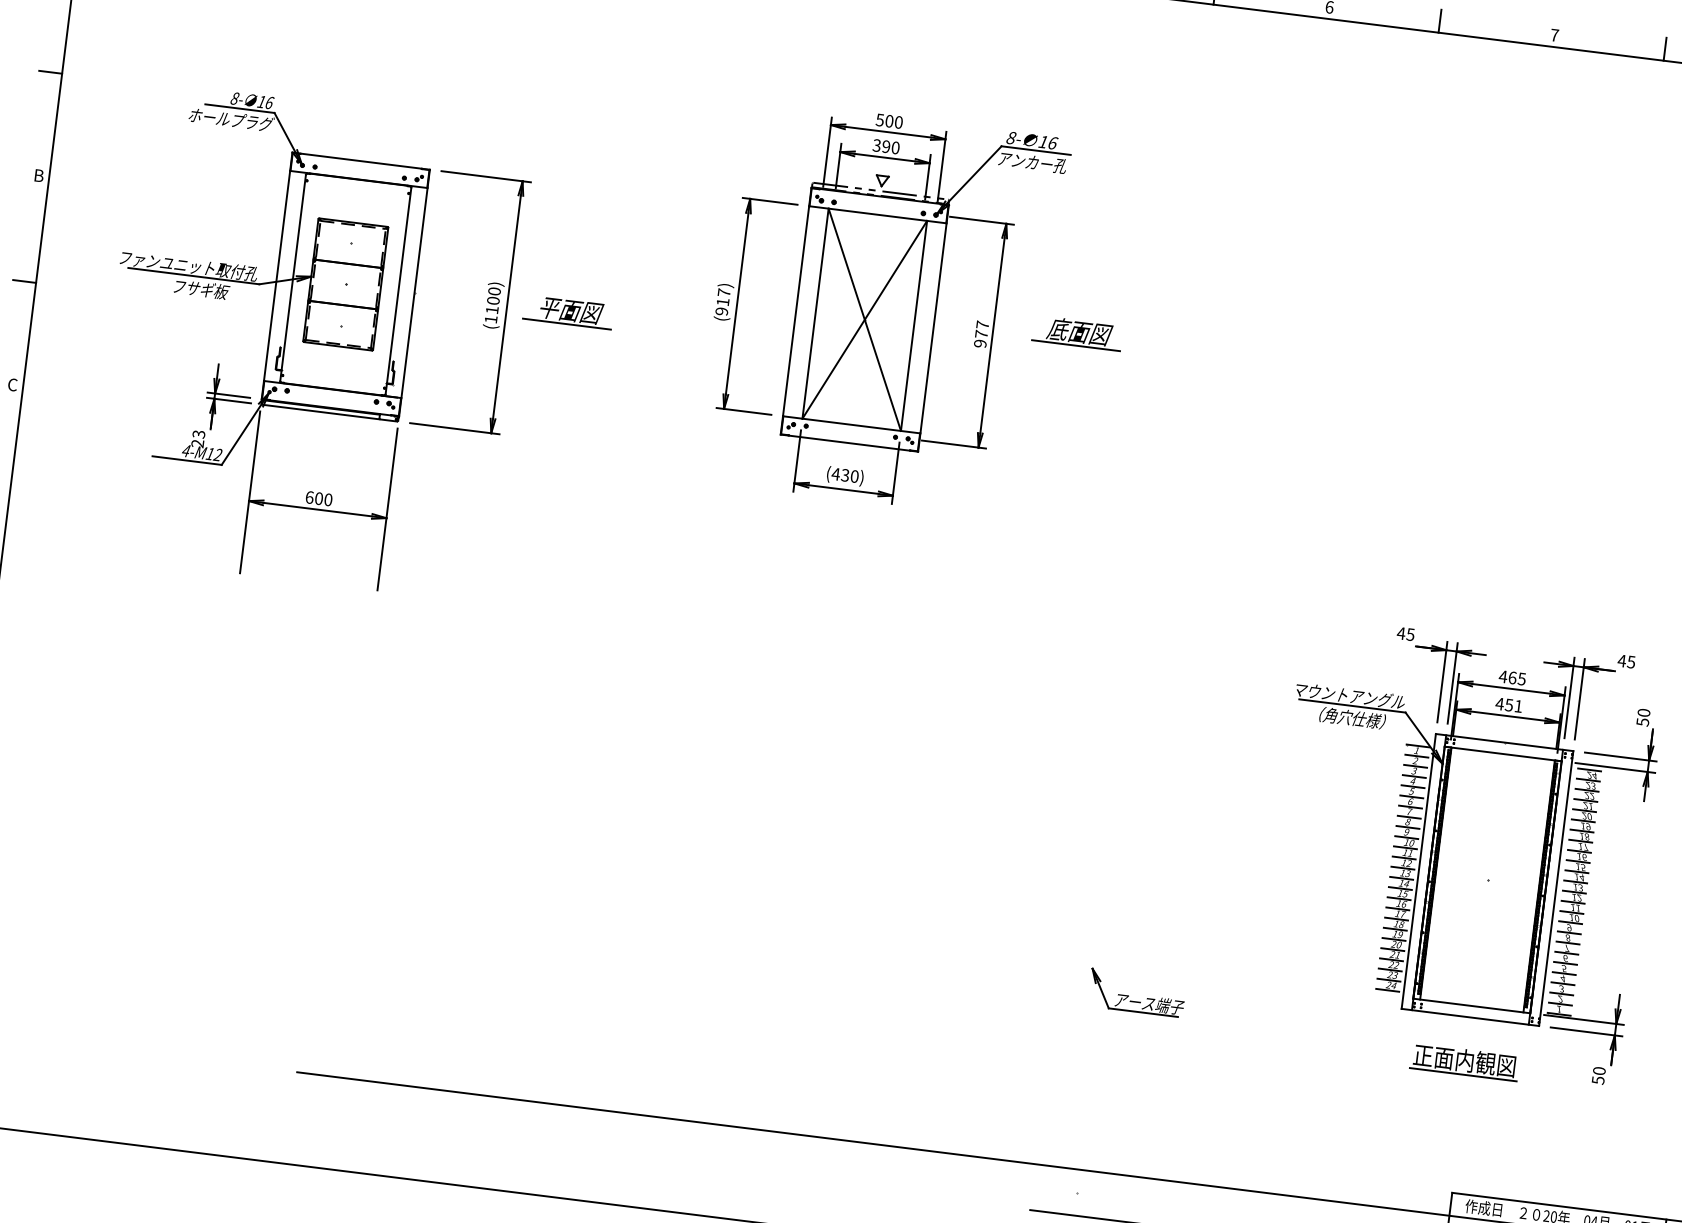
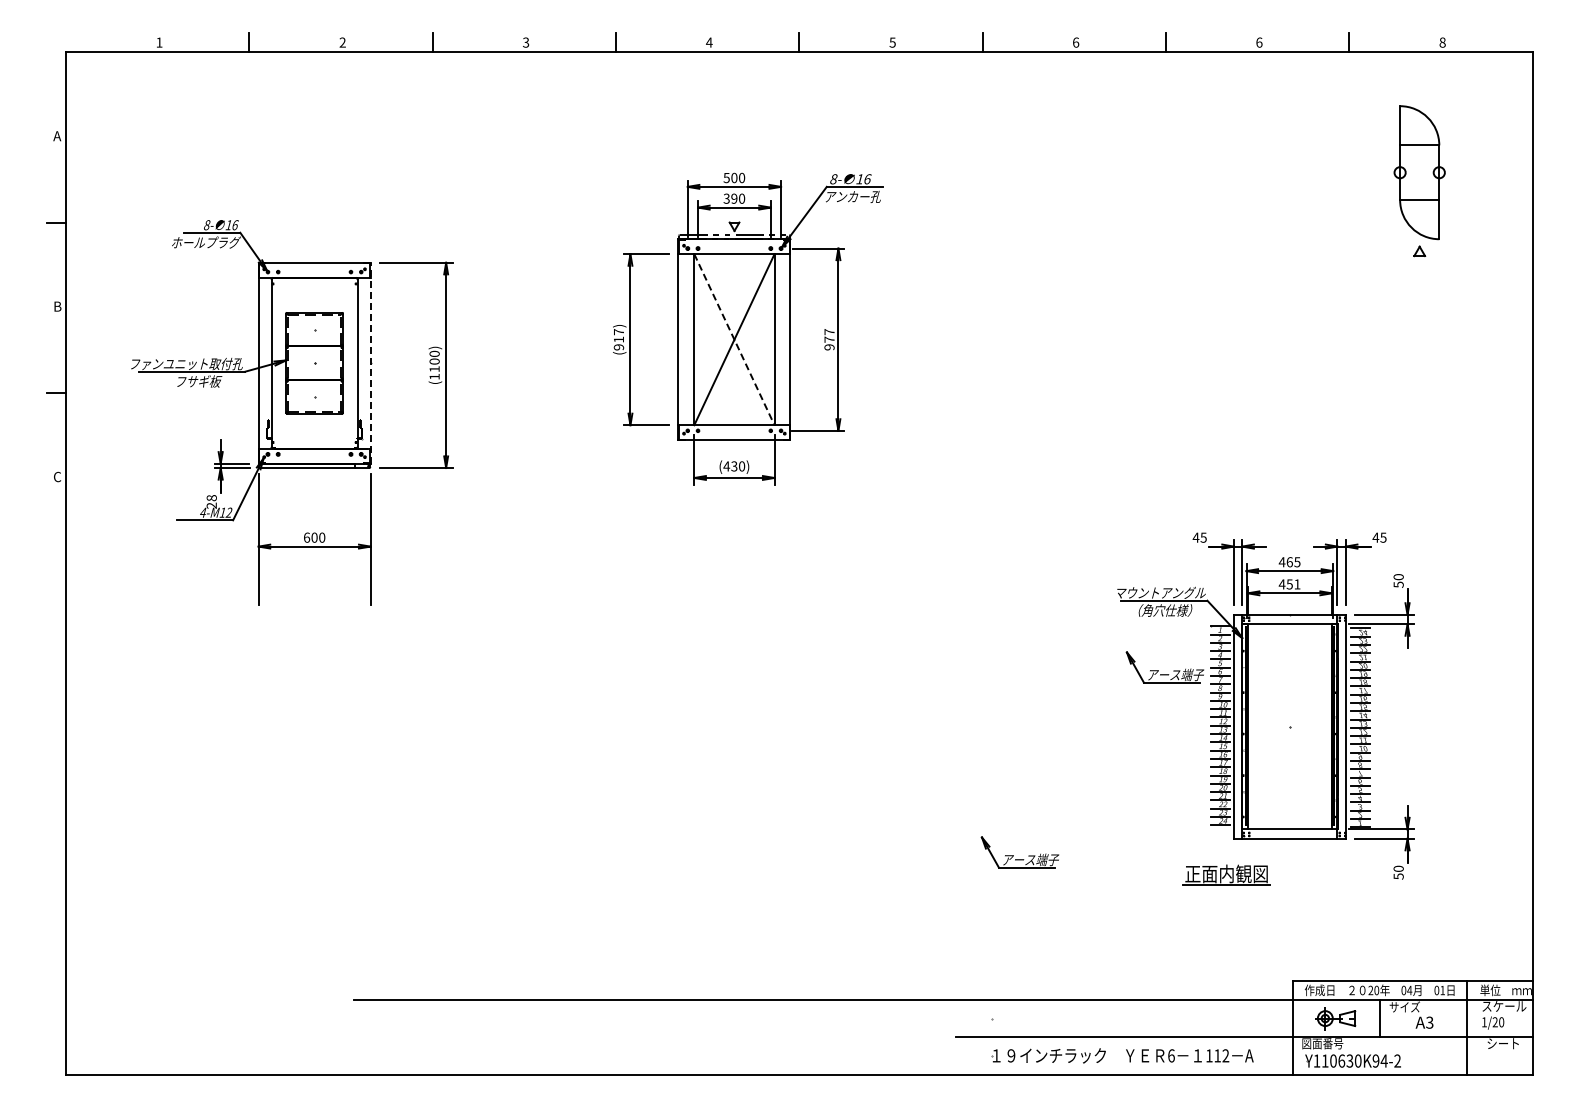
text: (1554, 35) -> (1259, 42), 7 -> 6
line: (414, 292) -> (370, 362), solid -> dashed
part: (567, 312) -> (495, 363), removed
line: (864, 320) -> (734, 340), solid -> dashed
part: (1077, 332) -> (906, 328), removed
text: (198, 434) -> (211, 498), 23 -> 28
part: (1334, 790) -> (1158, 670), added
part: (1464, 1061) -> (1226, 874), moved

